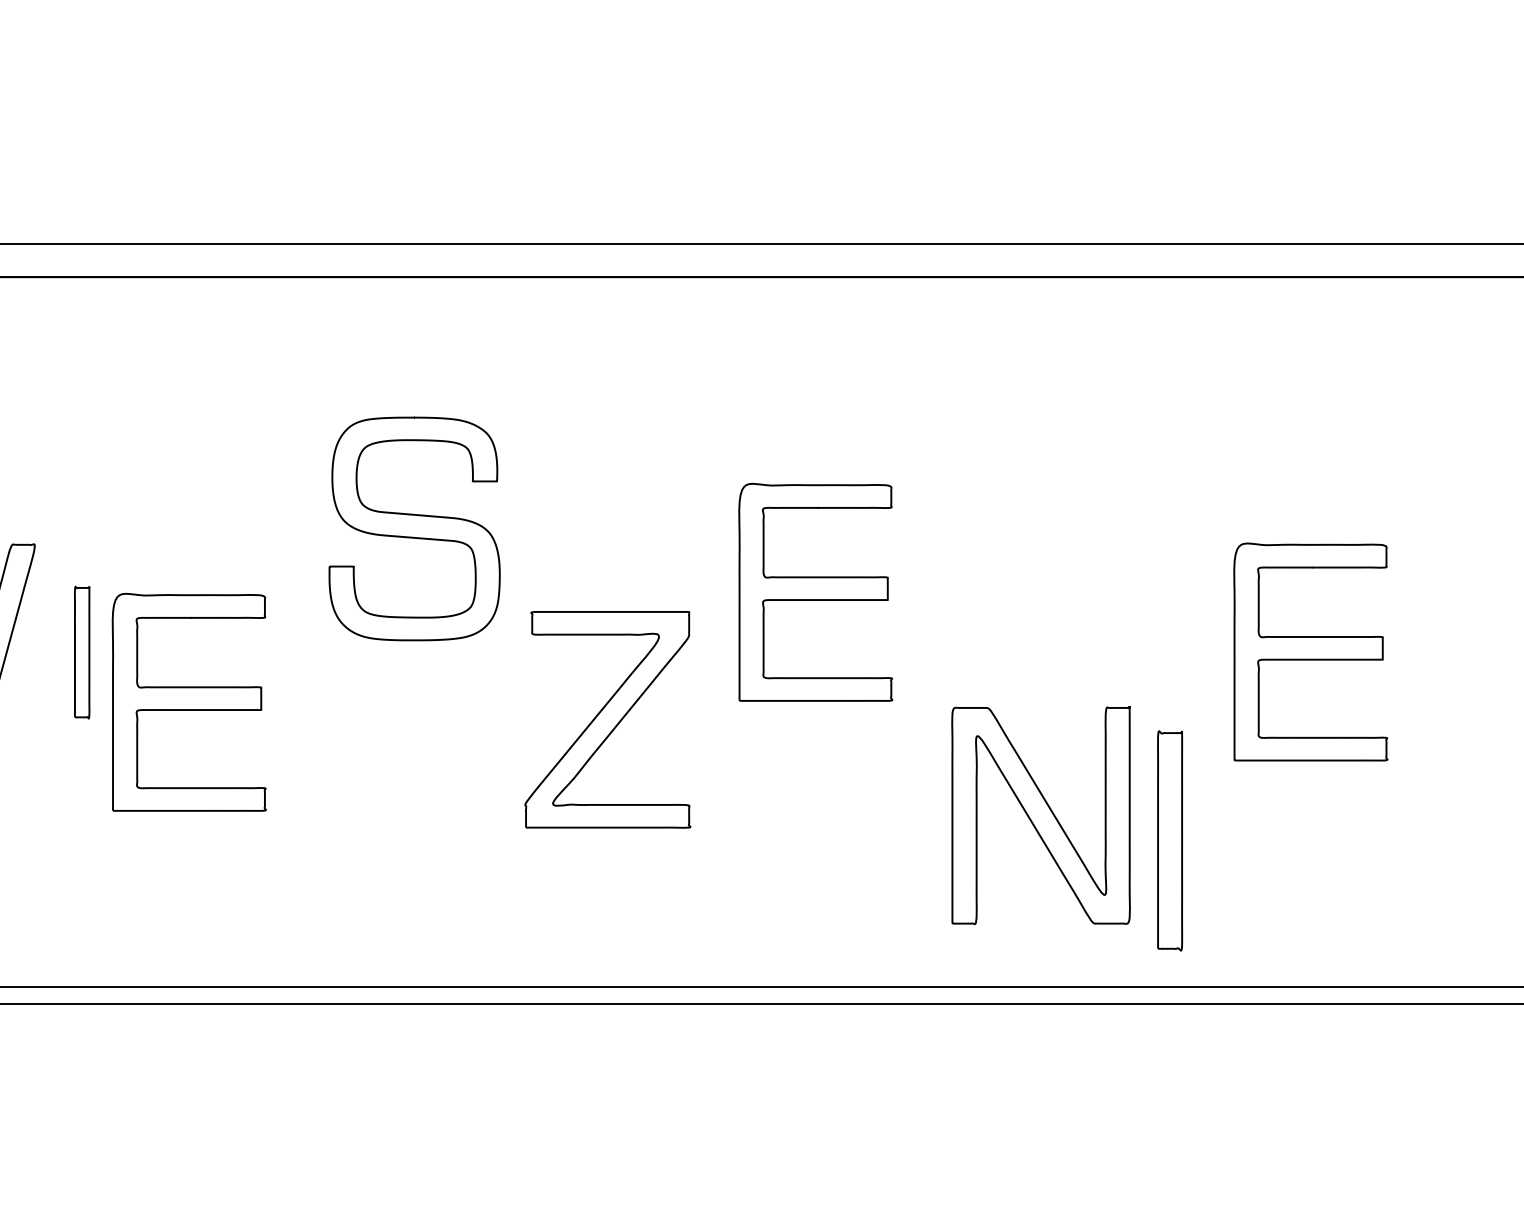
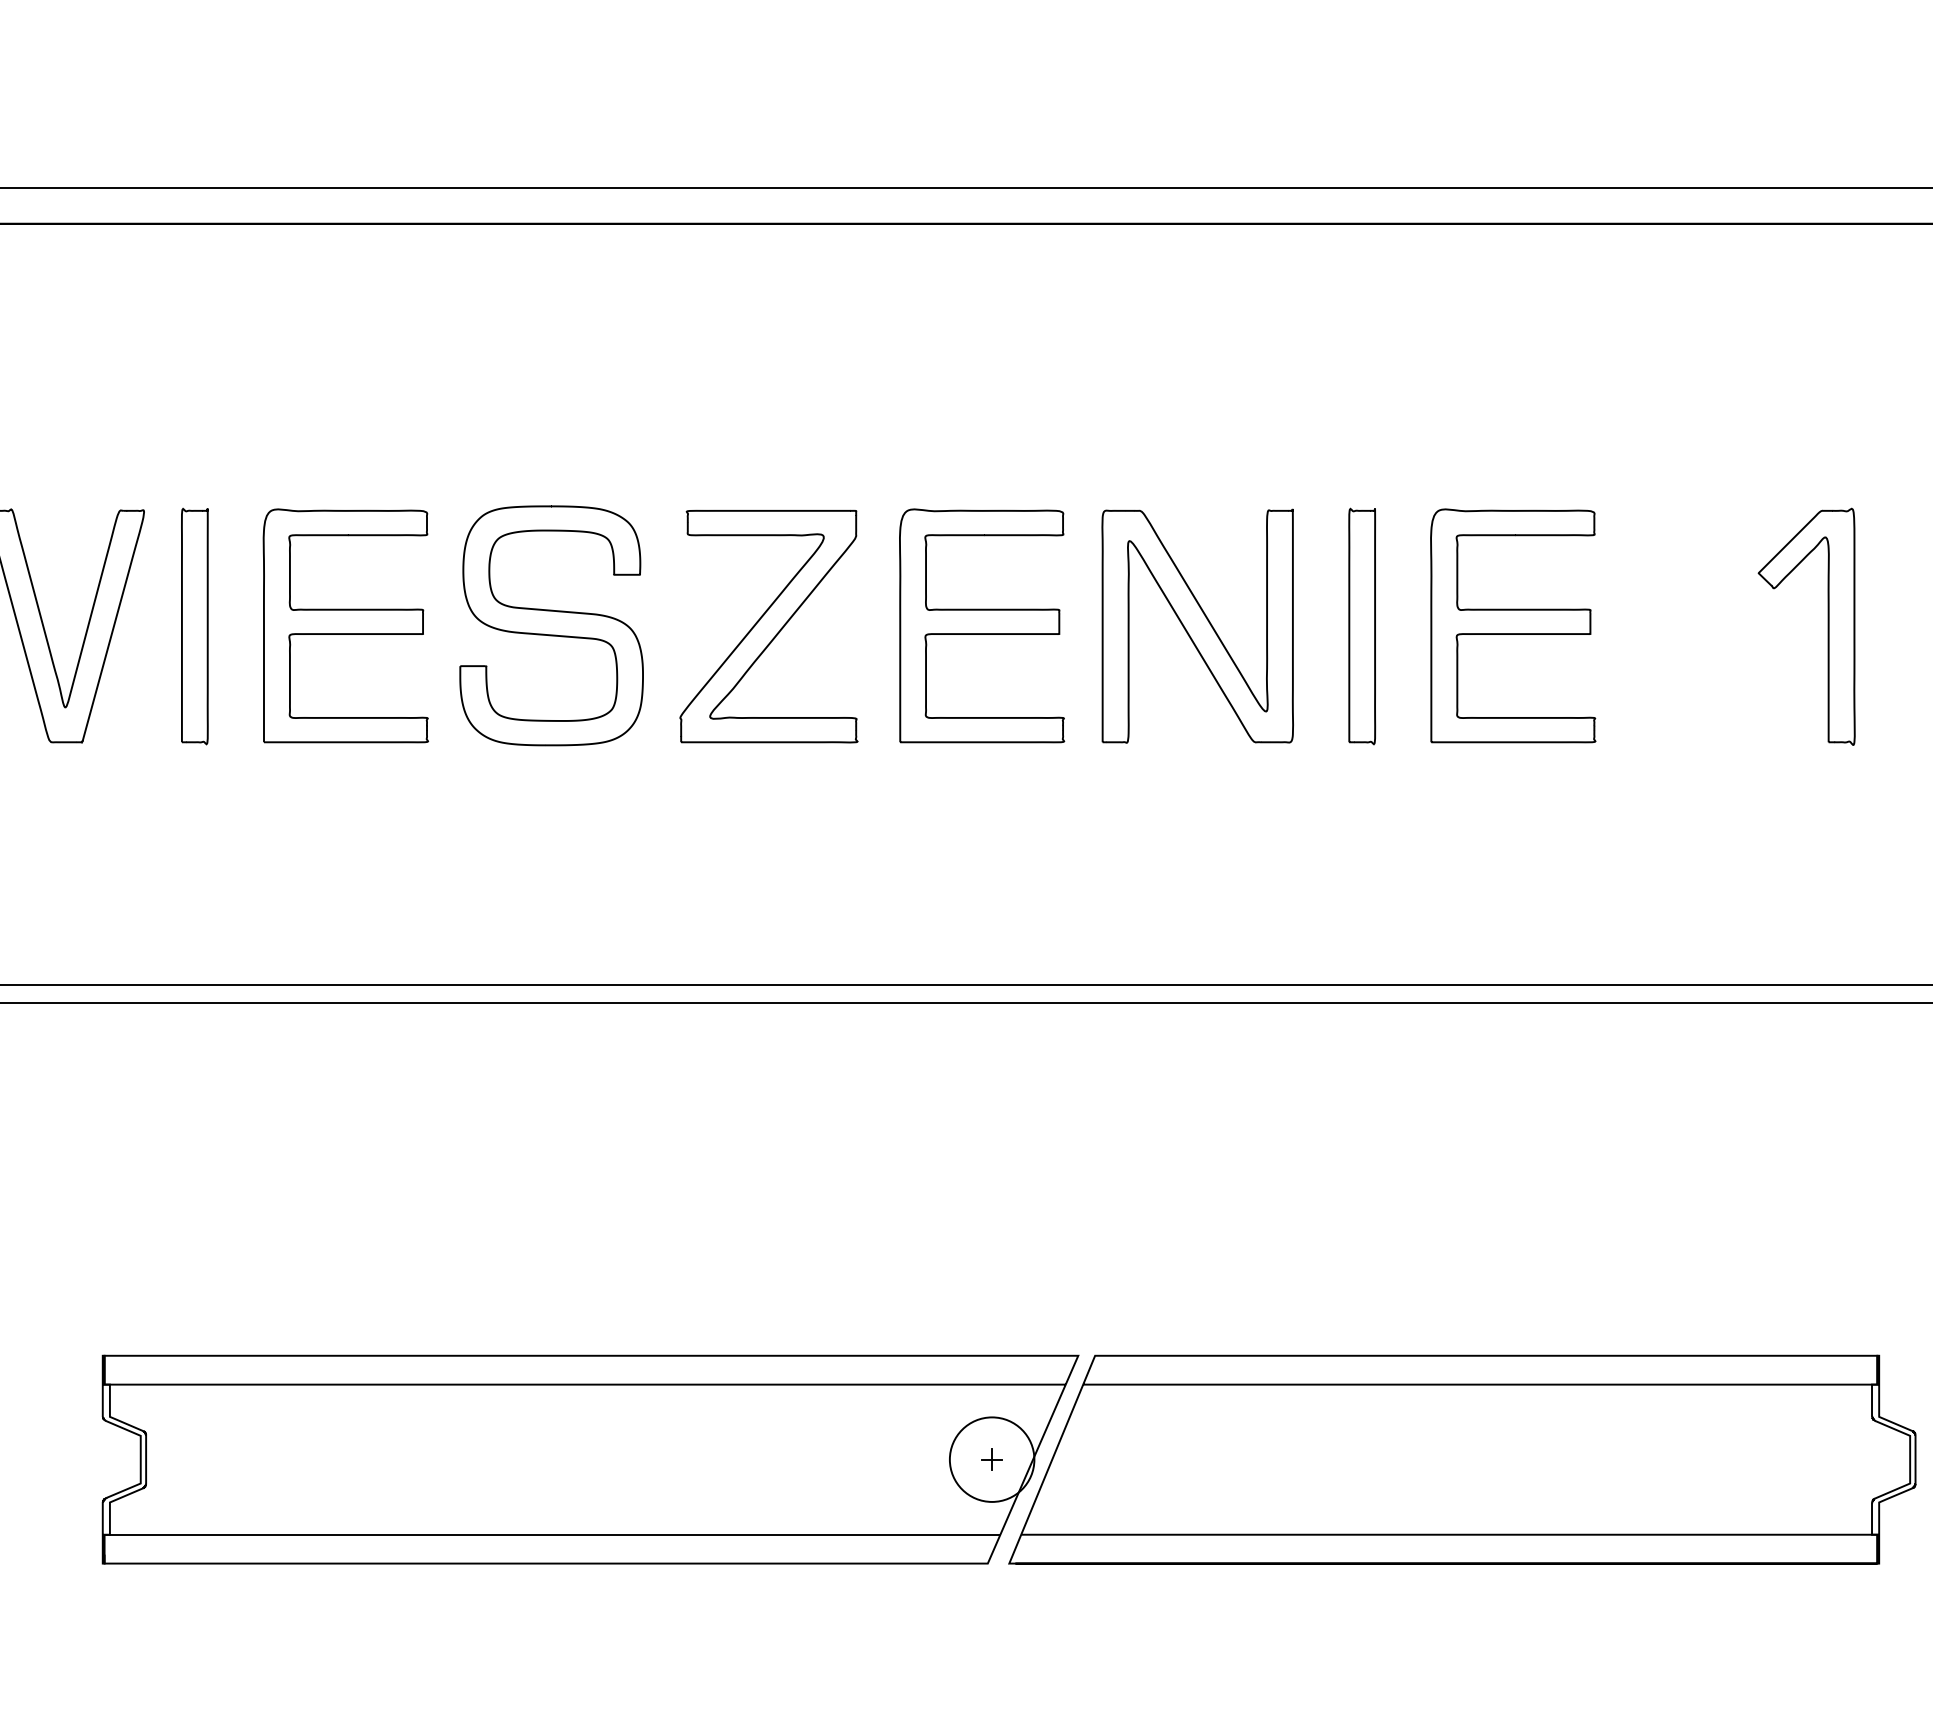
part: (414, 528) -> (551, 625), moved
part: (816, 592) -> (982, 625), moved
part: (81, 652) -> (194, 626), size x1.67
part: (188, 702) -> (345, 625), moved
part: (607, 719) -> (768, 626), moved
part: (1040, 814) -> (1197, 625), moved
part: (1170, 840) -> (1362, 626), moved

